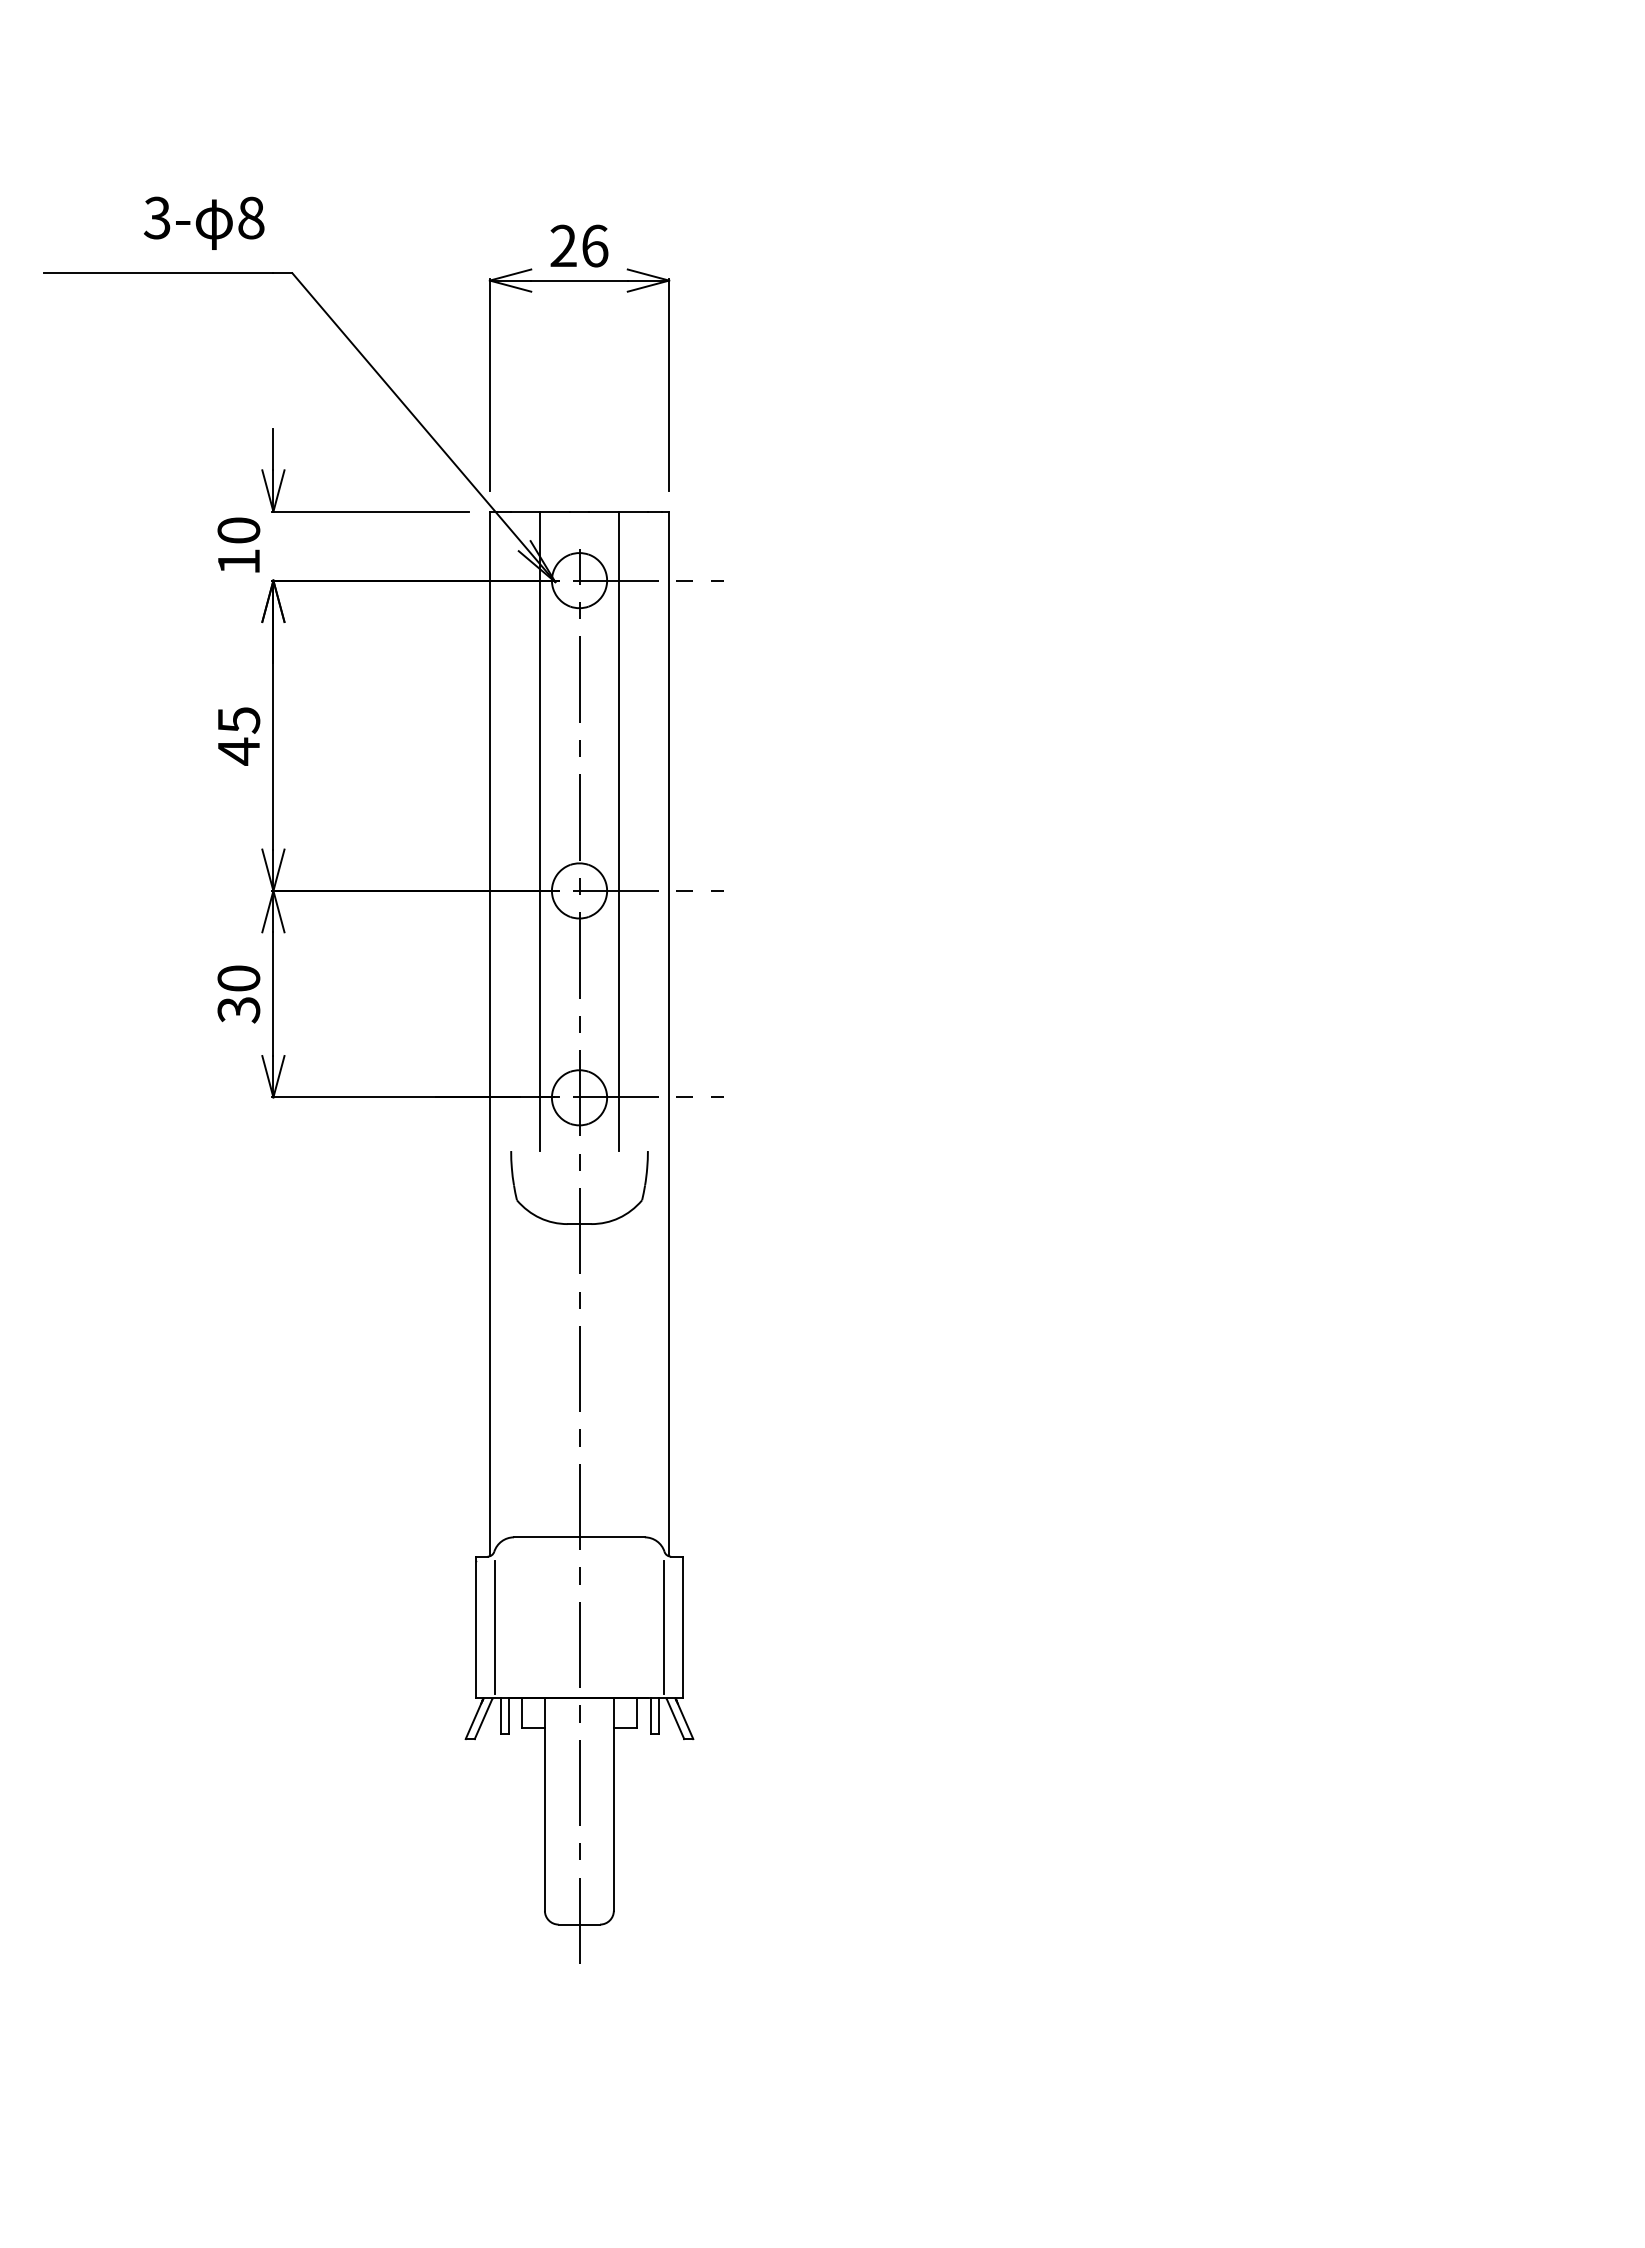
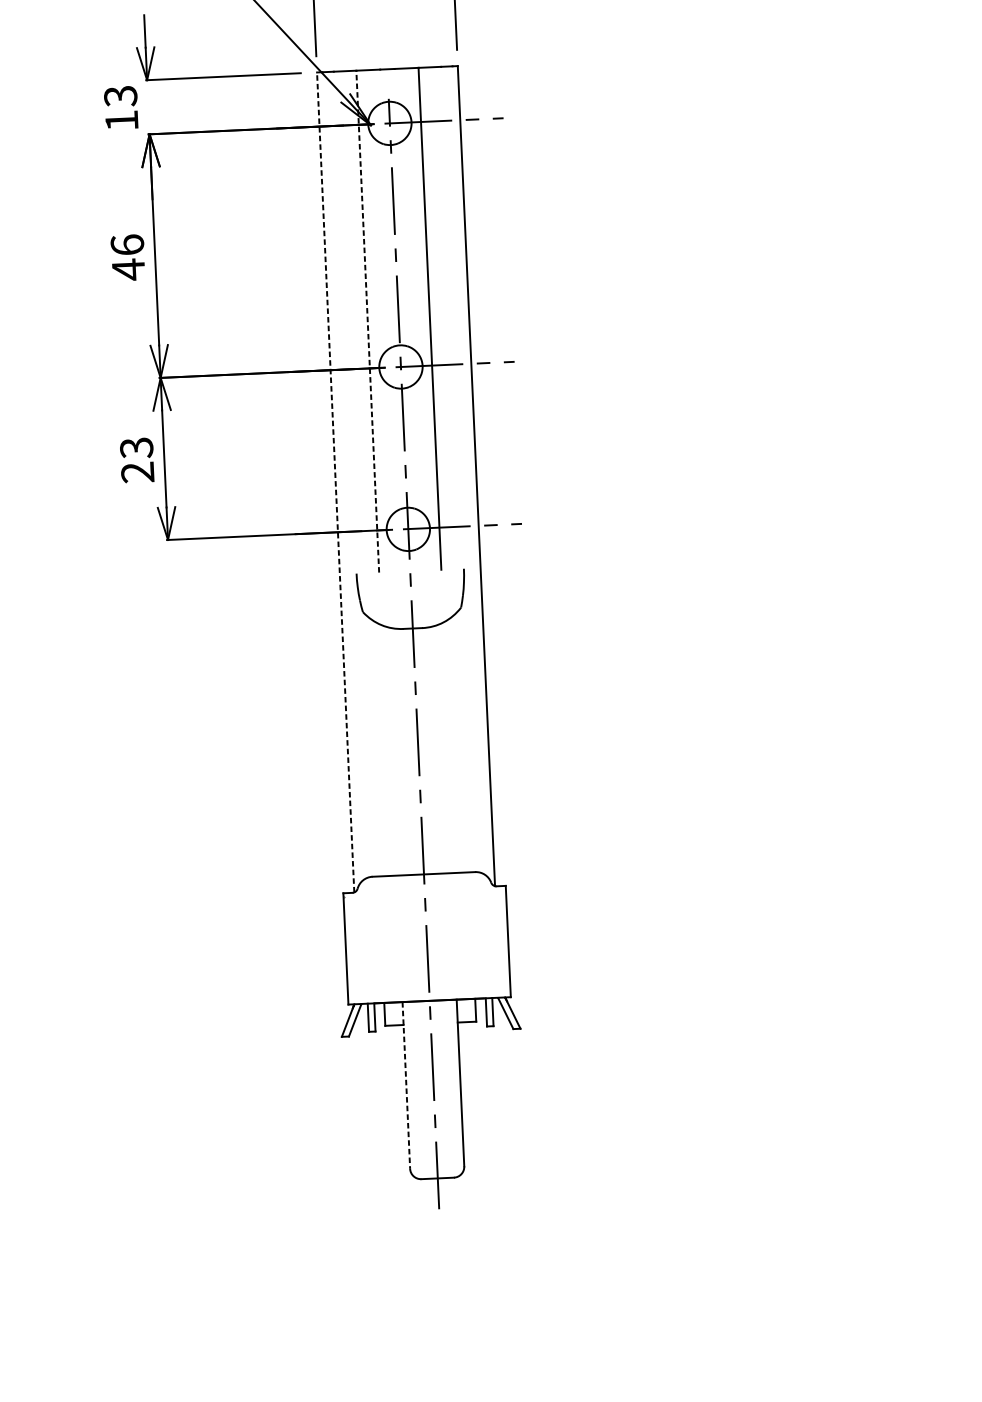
text: (238, 530) -> (120, 96), 10 -> 13
text: (238, 719) -> (127, 244), 45 -> 46
line: (539, 831) -> (367, 321), solid -> dashed
text: (238, 994) -> (136, 460), 30 -> 23
line: (489, 1033) -> (335, 482), solid -> dashed
line: (494, 1626) -> (360, 947), removed
line: (664, 1626) -> (493, 941), removed
line: (544, 1805) -> (406, 1086), solid -> dashed

